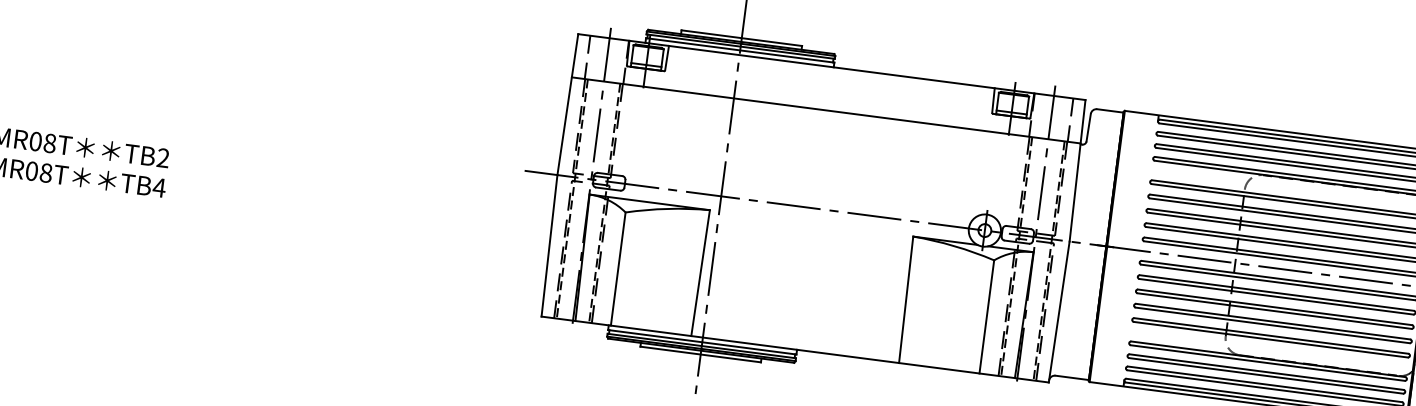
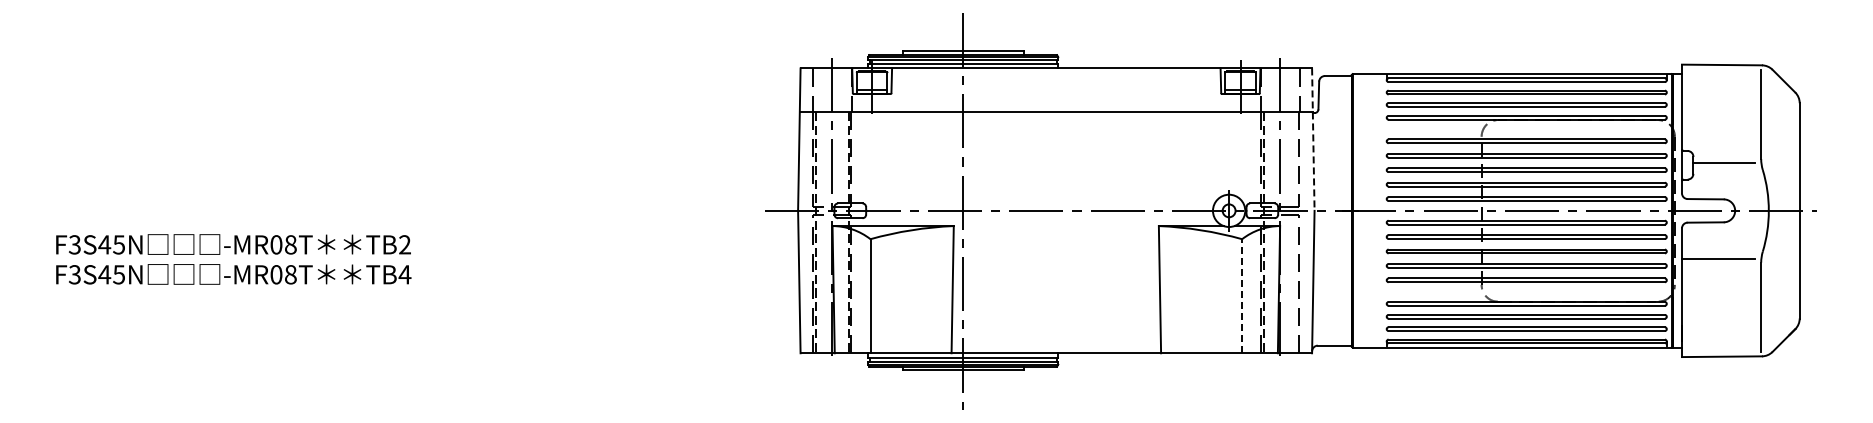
line: (1077, 171) -> (1313, 140), solid -> dashed
line: (1048, 260) -> (1296, 232), removed
line: (987, 316) -> (1242, 295), solid -> dashed

